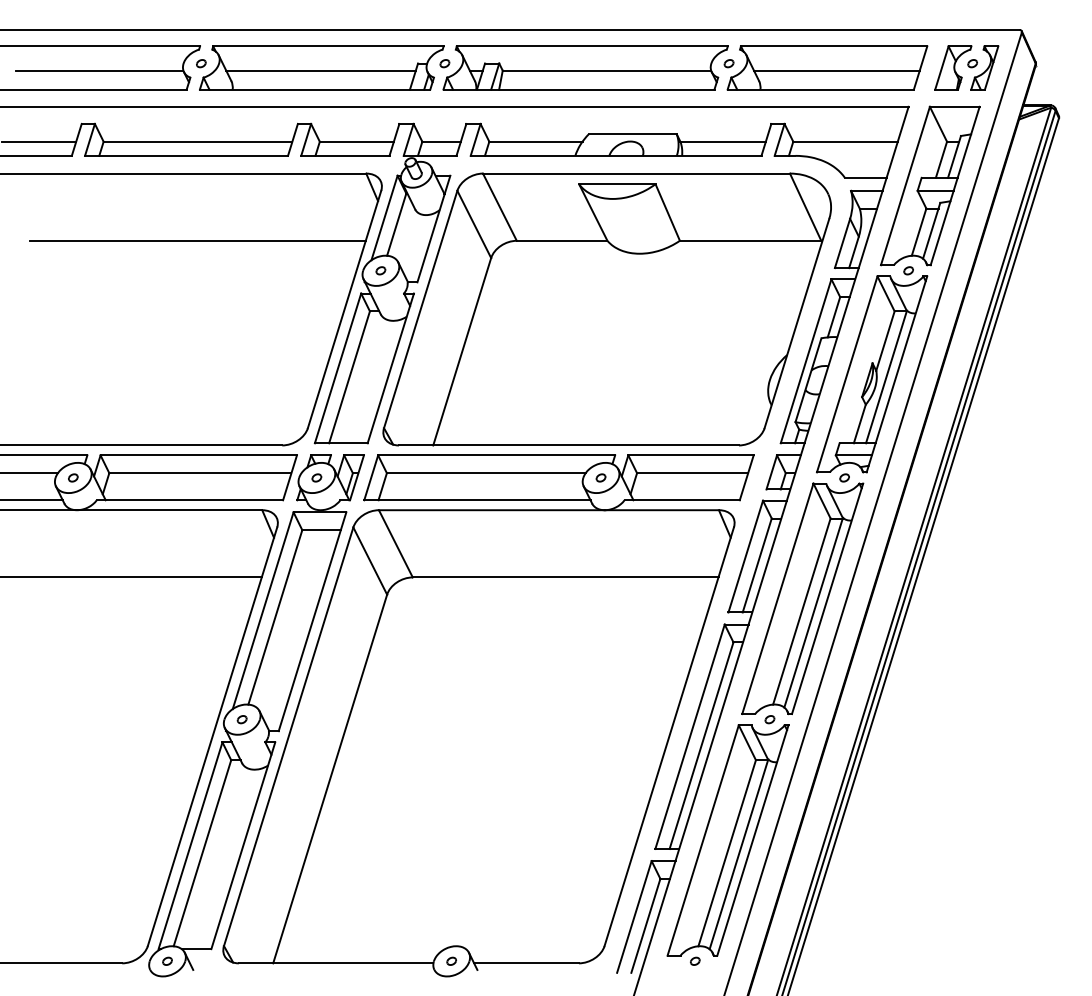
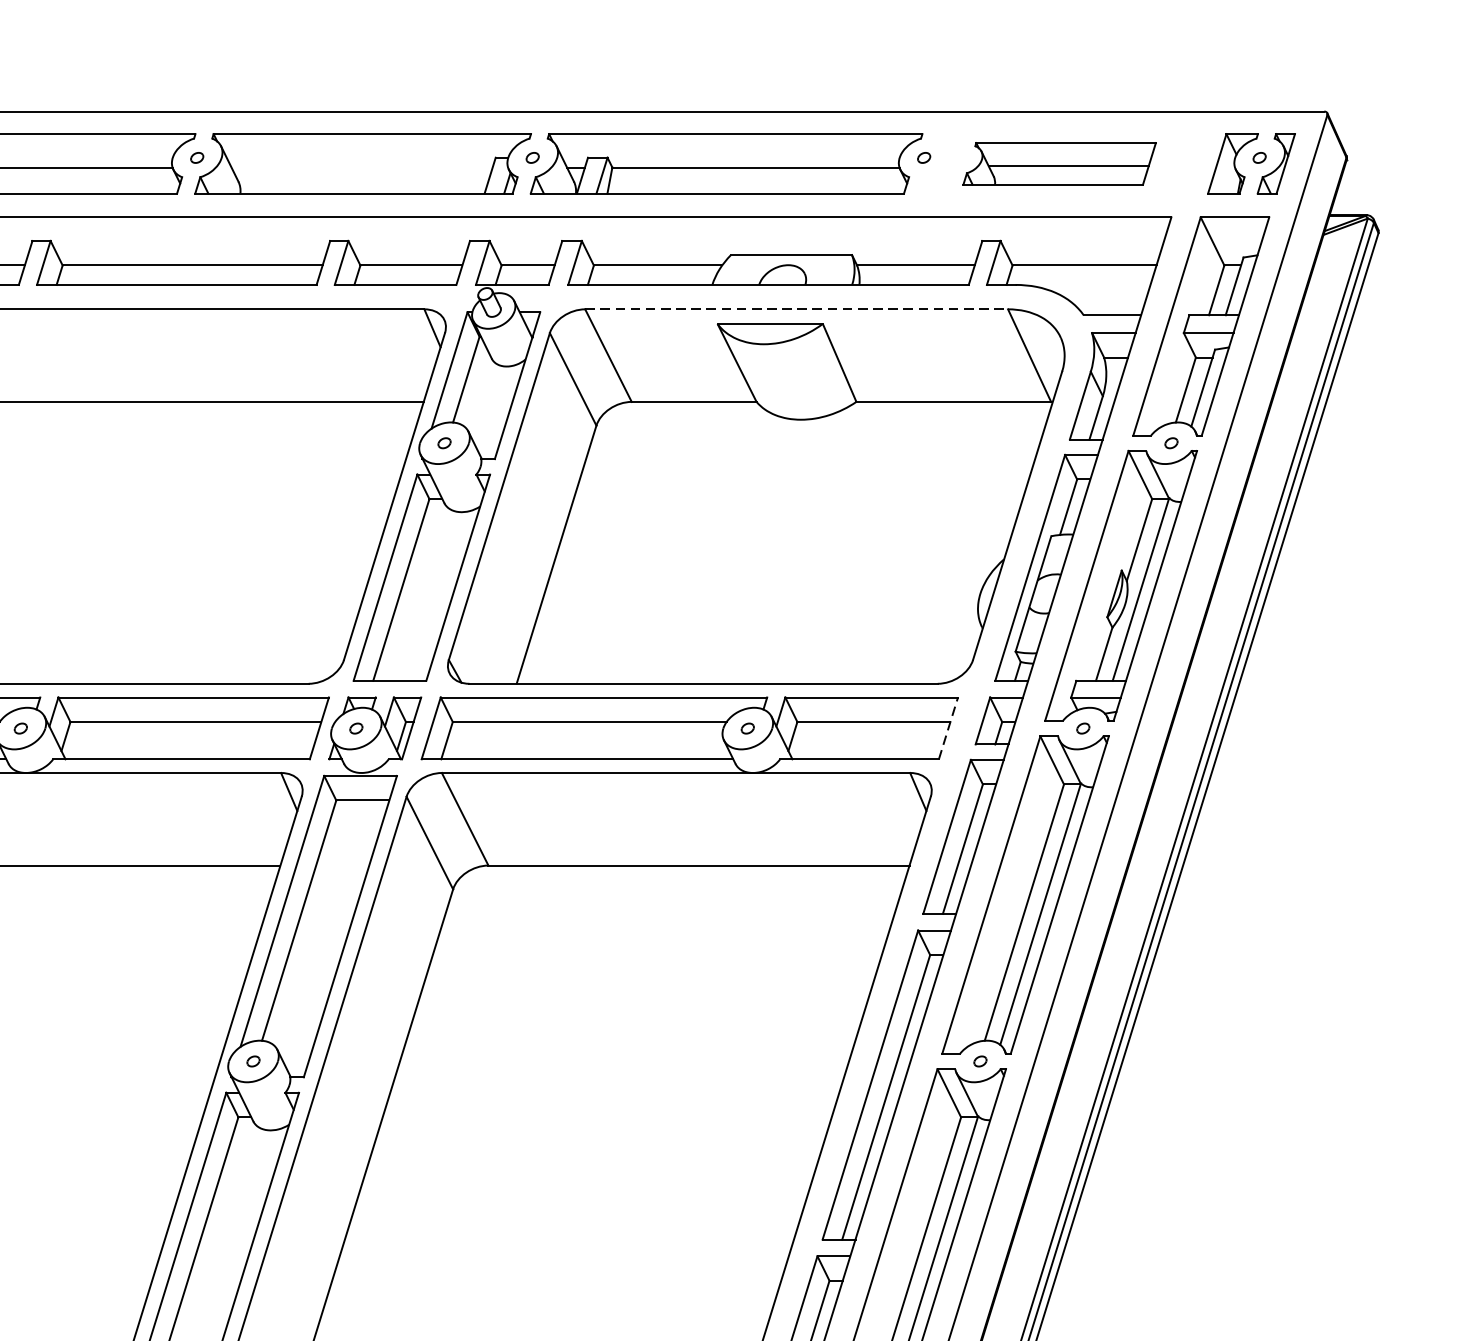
part: (827, 67) -> (1059, 163), size x0.7
line: (320, 70) -> (361, 167), removed
line: (636, 173) -> (796, 309), solid -> dashed
line: (746, 477) -> (948, 727), solid -> dashed

